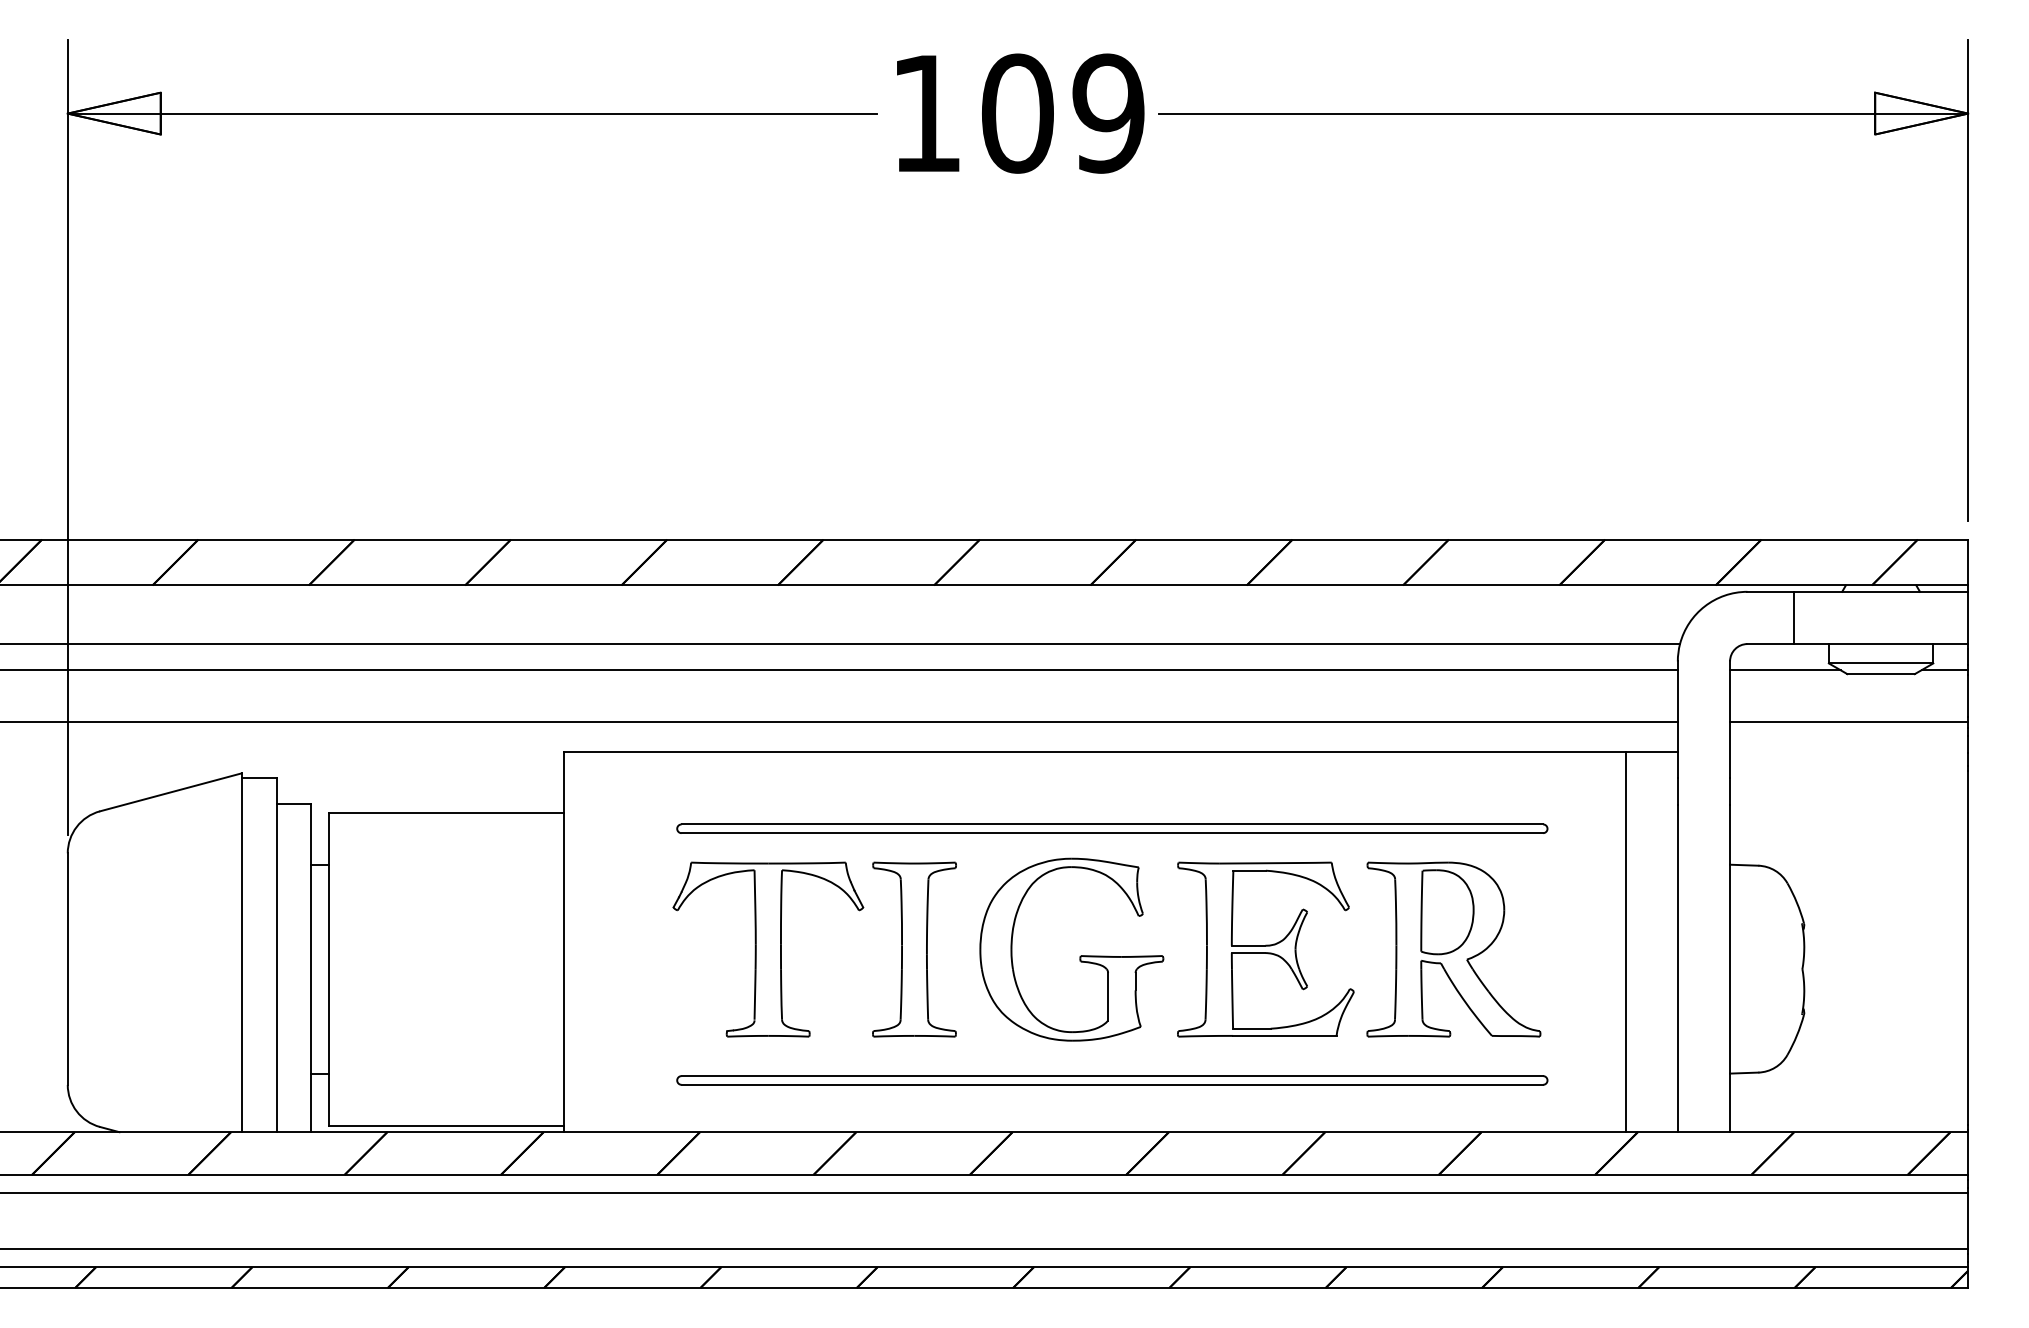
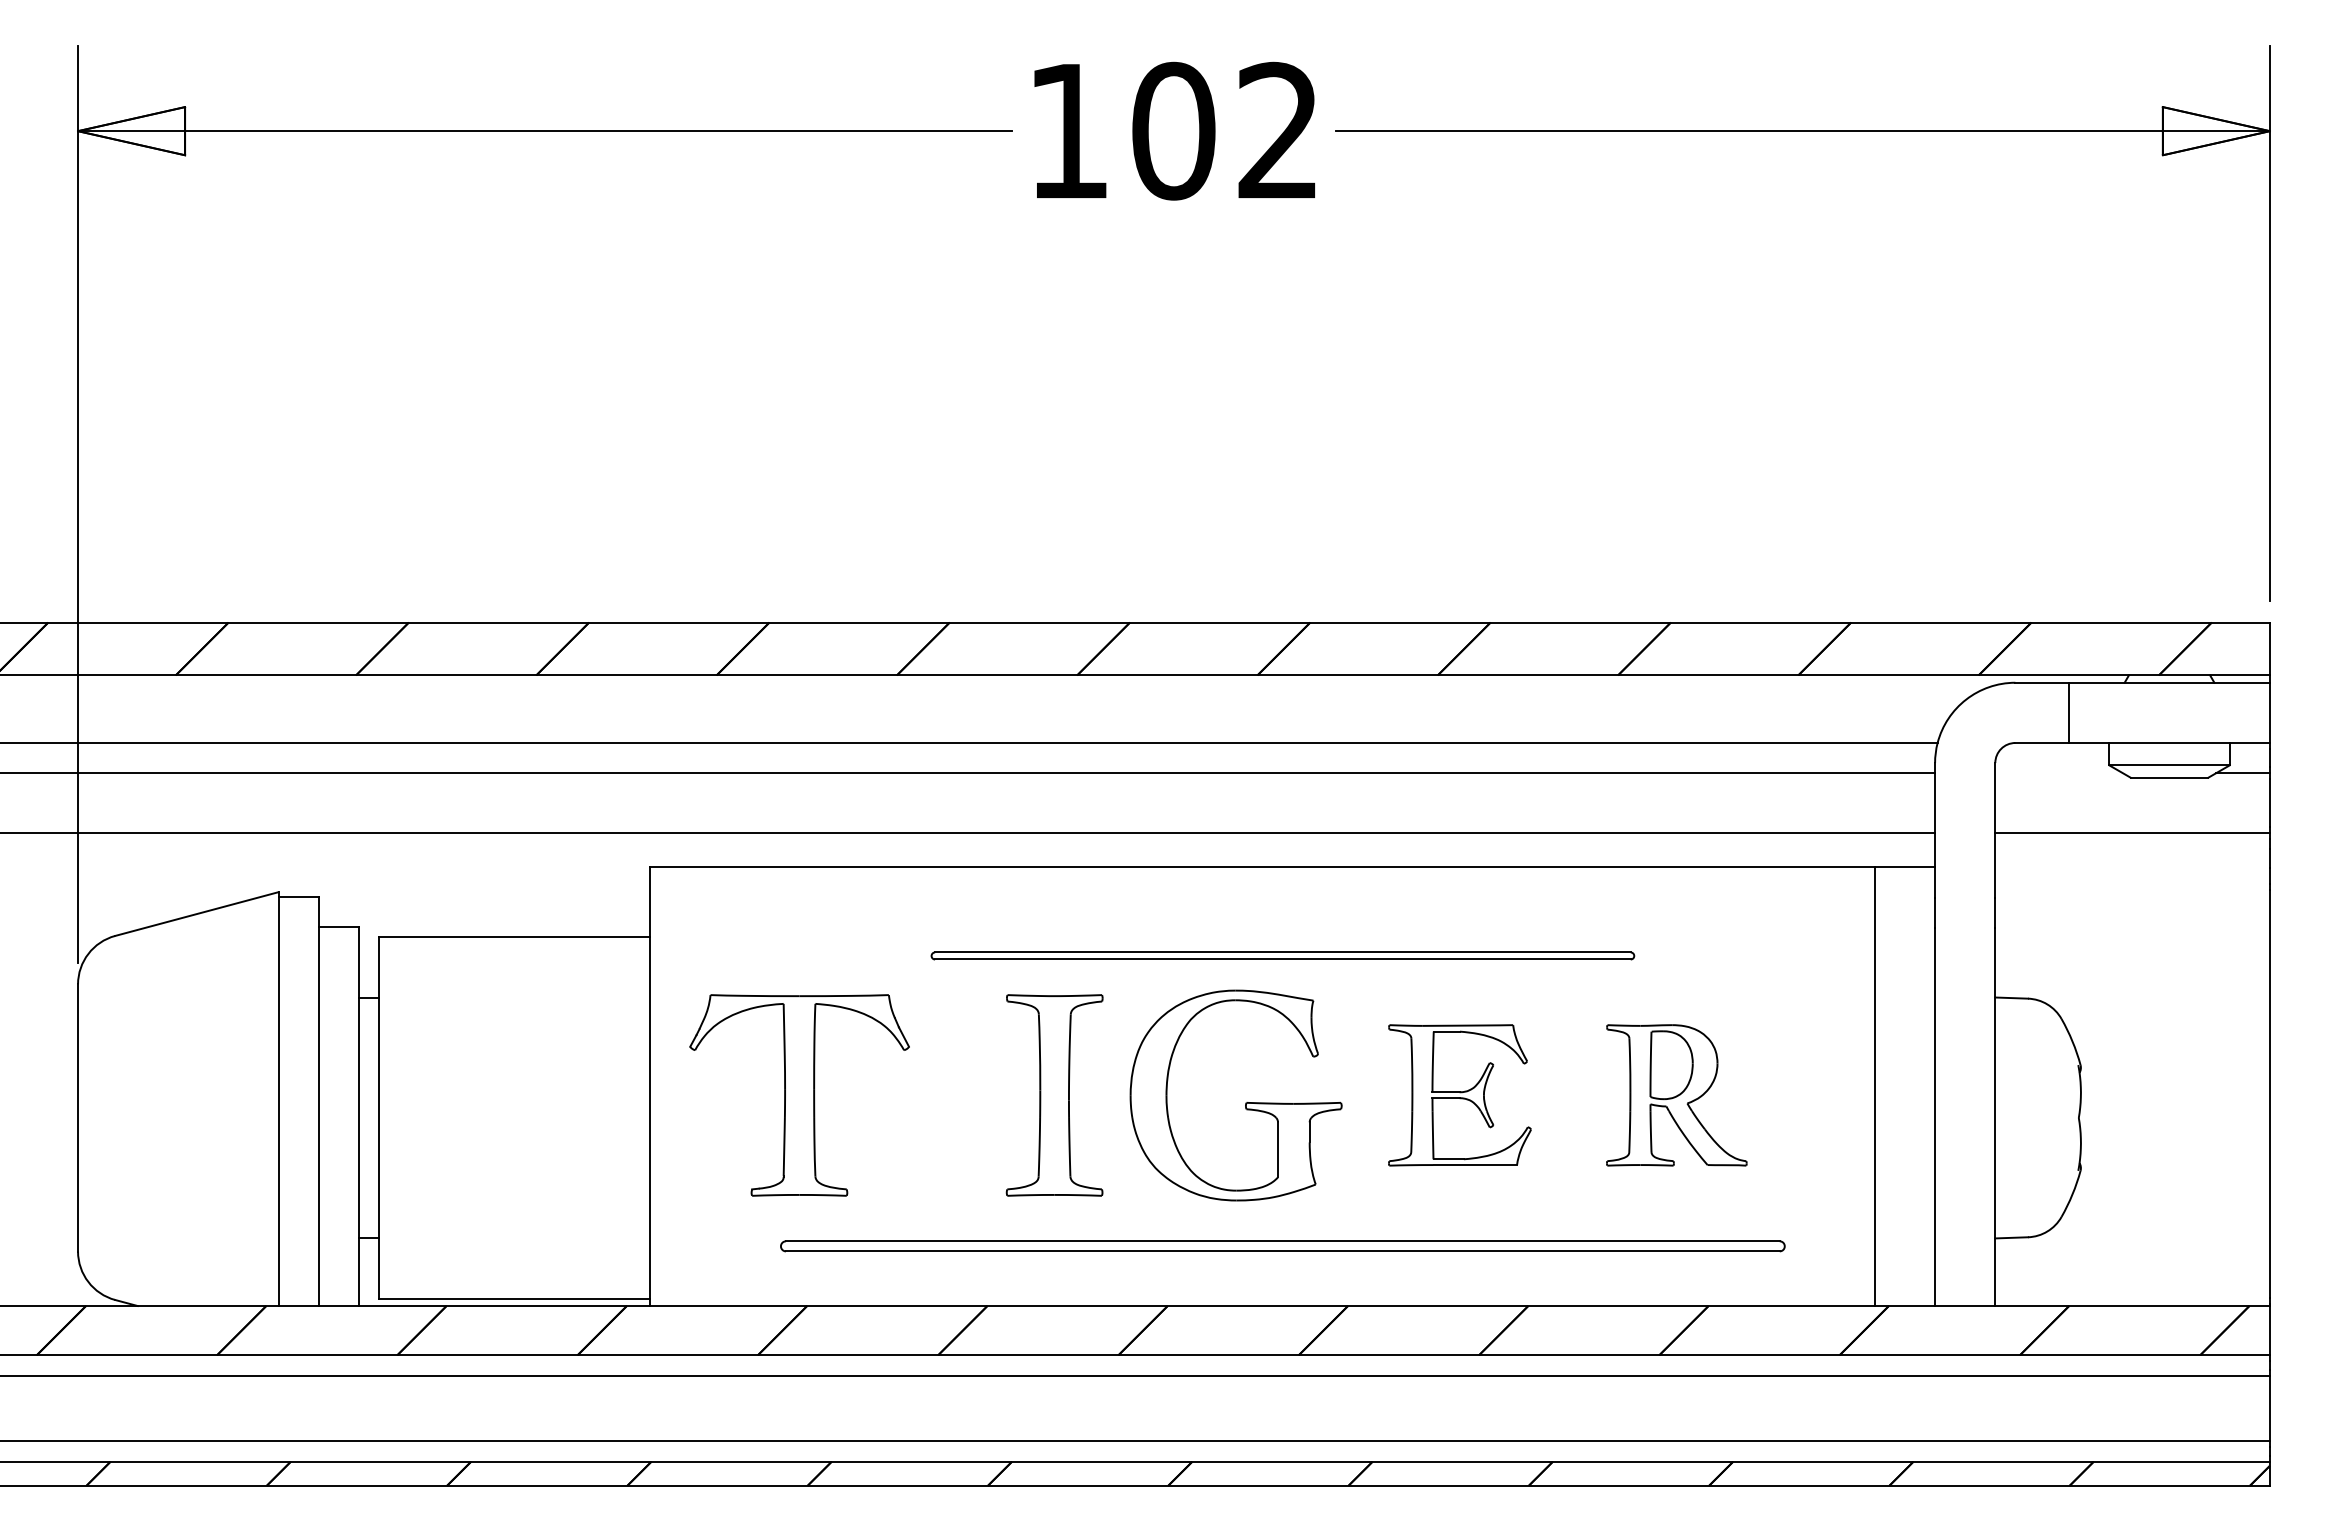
text: (1108, 113) -> (1278, 131), 109 -> 102
line: (1785, 670) -> (2059, 773), removed
part: (1112, 828) -> (1283, 955), size x0.7
part: (768, 949) -> (799, 1095), moved
part: (1265, 949) -> (1459, 1095), size x0.7
part: (1453, 949) -> (1676, 1095), size x0.7

